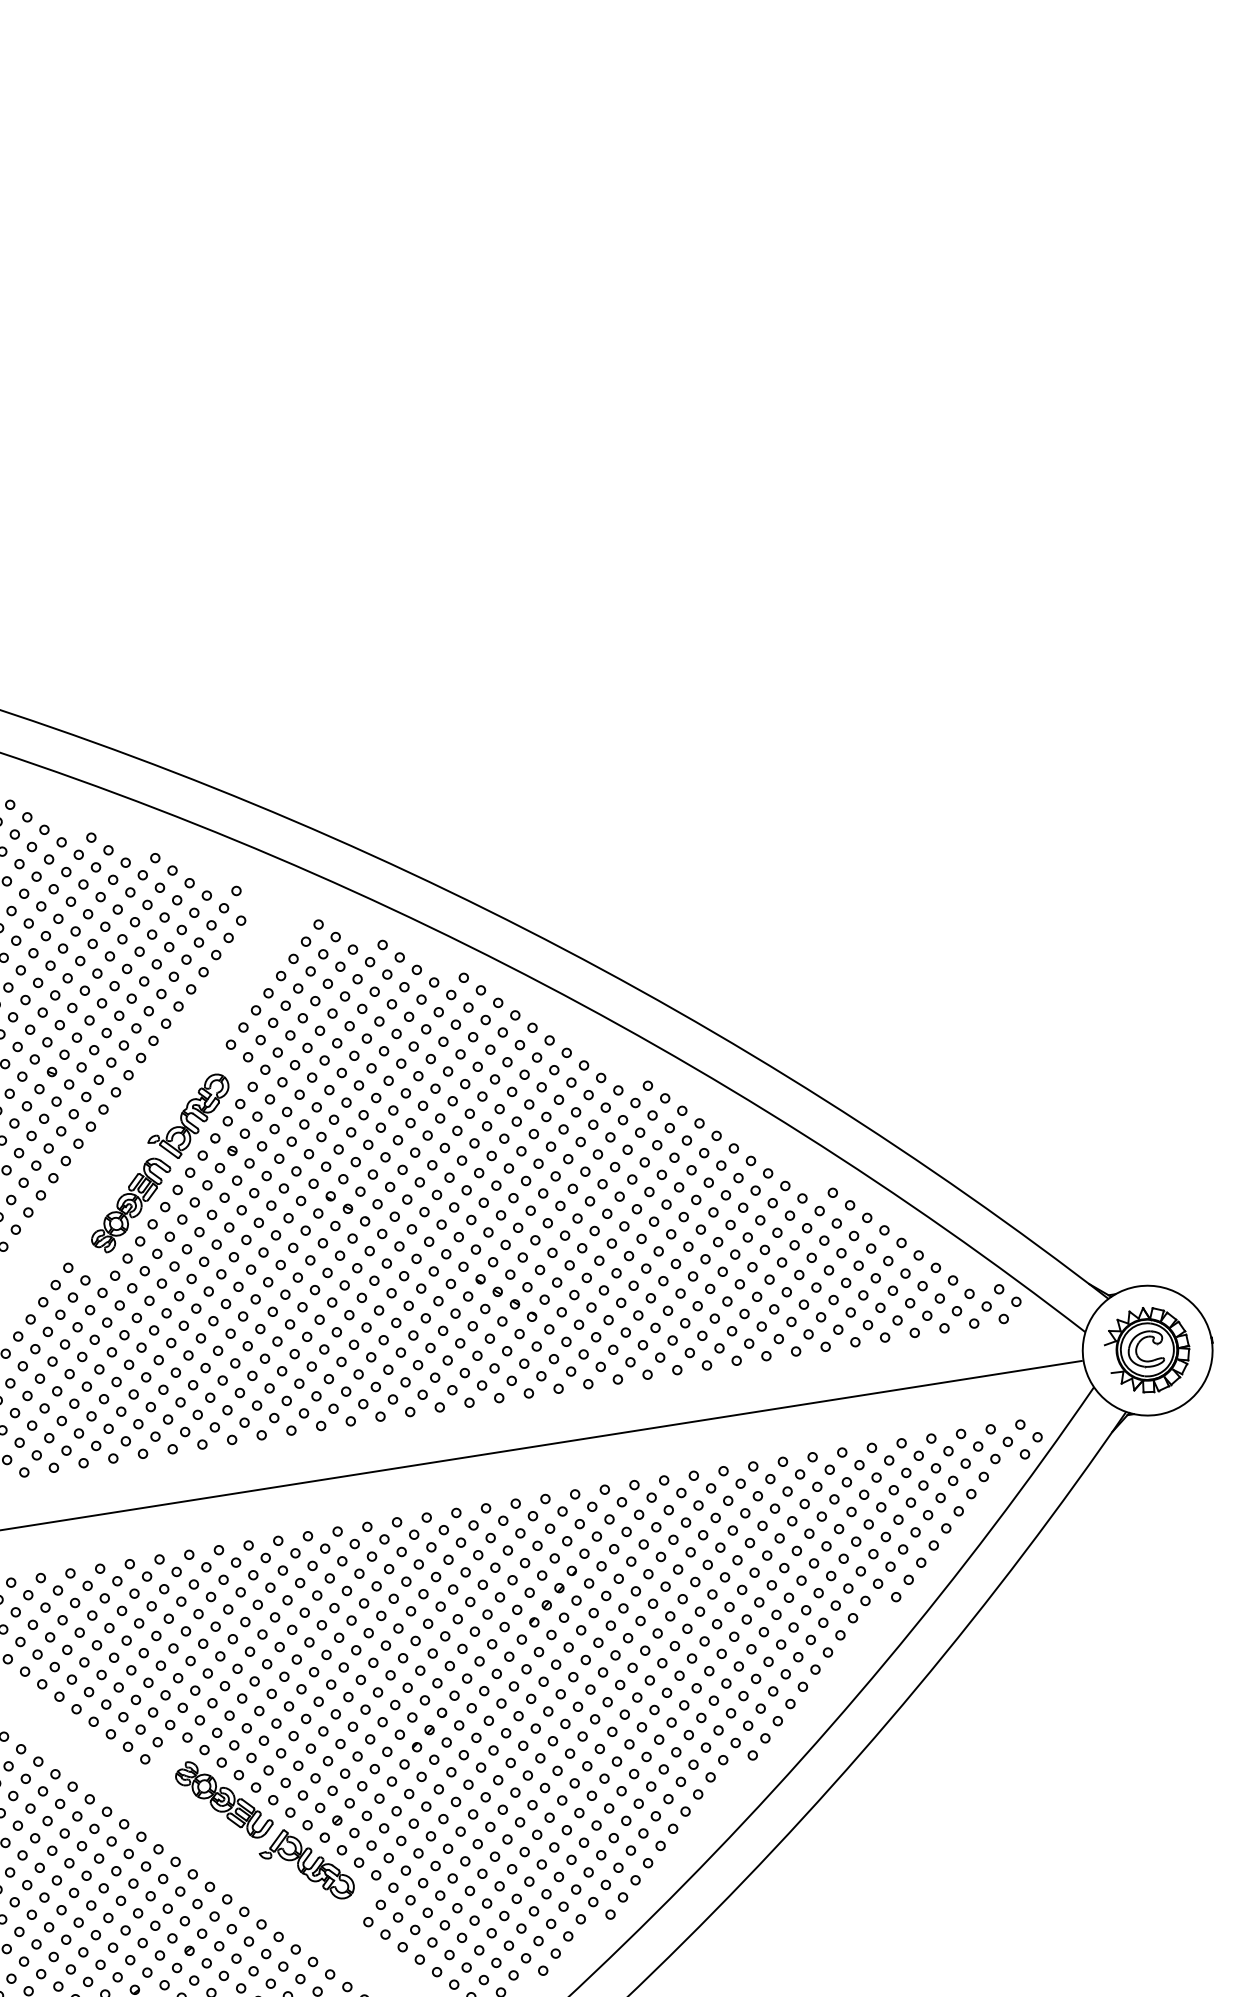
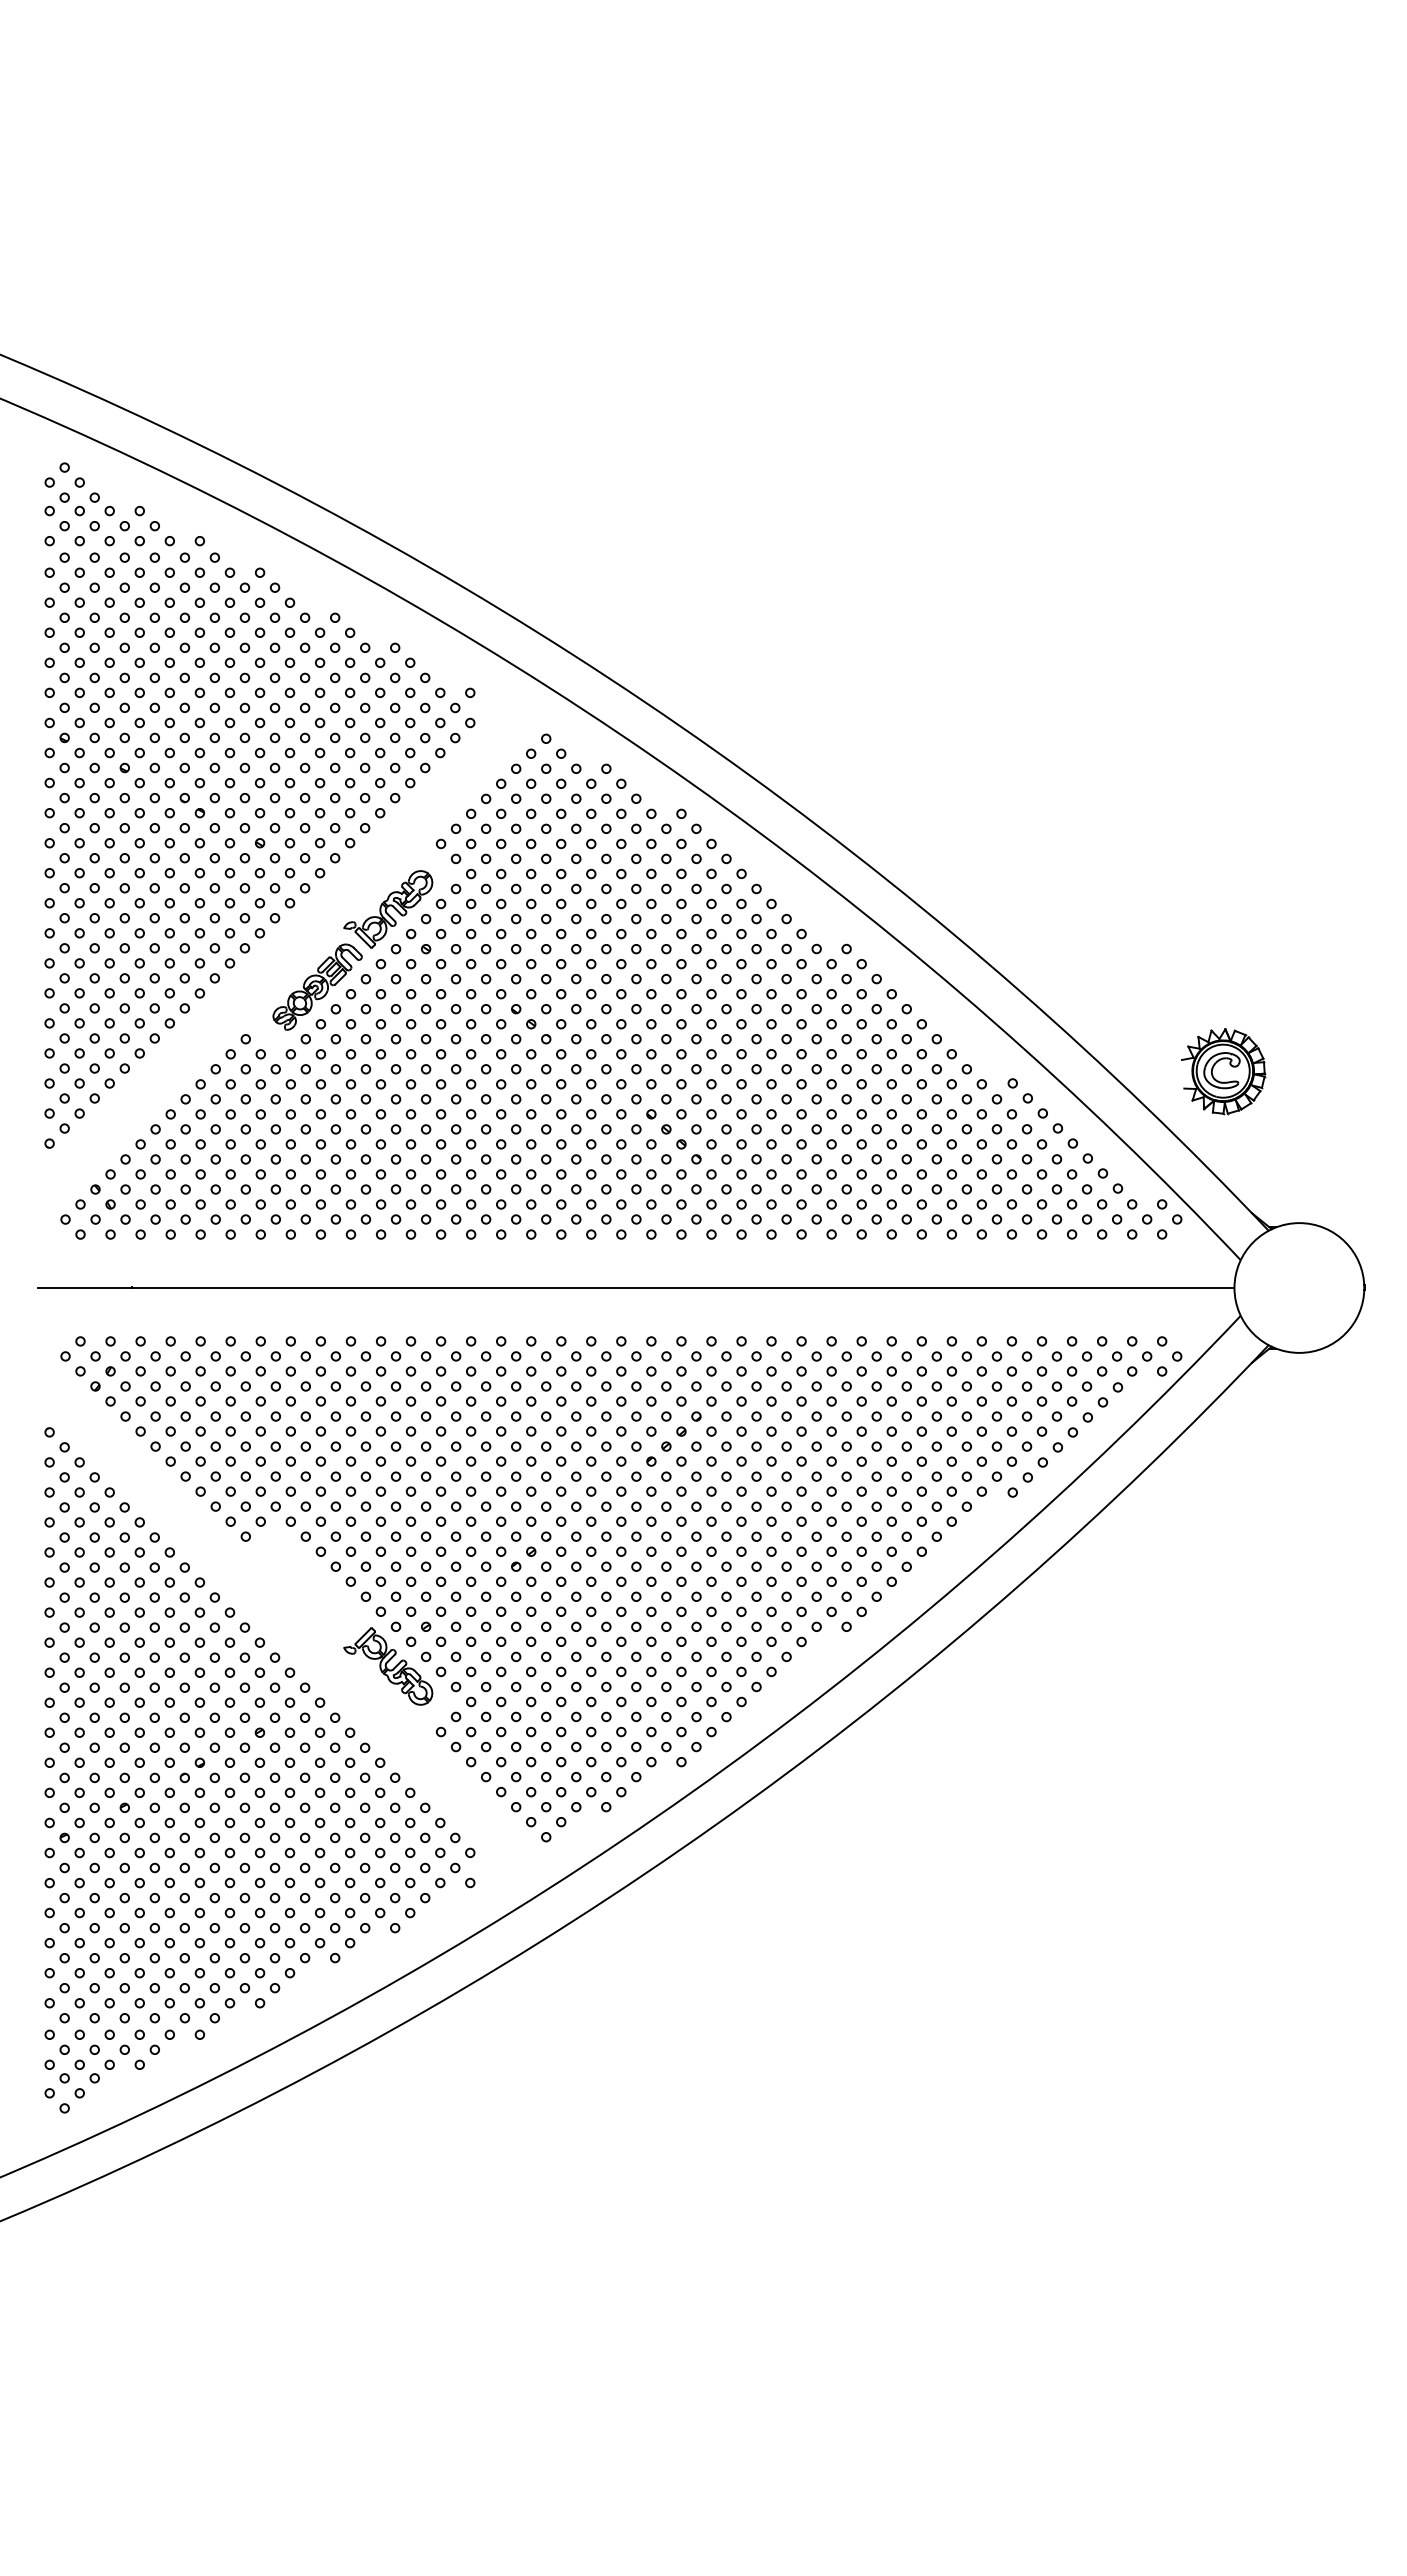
part: (1147, 1350) -> (1223, 1071), moved
part: (224, 1799) -> (317, 1588), removed

